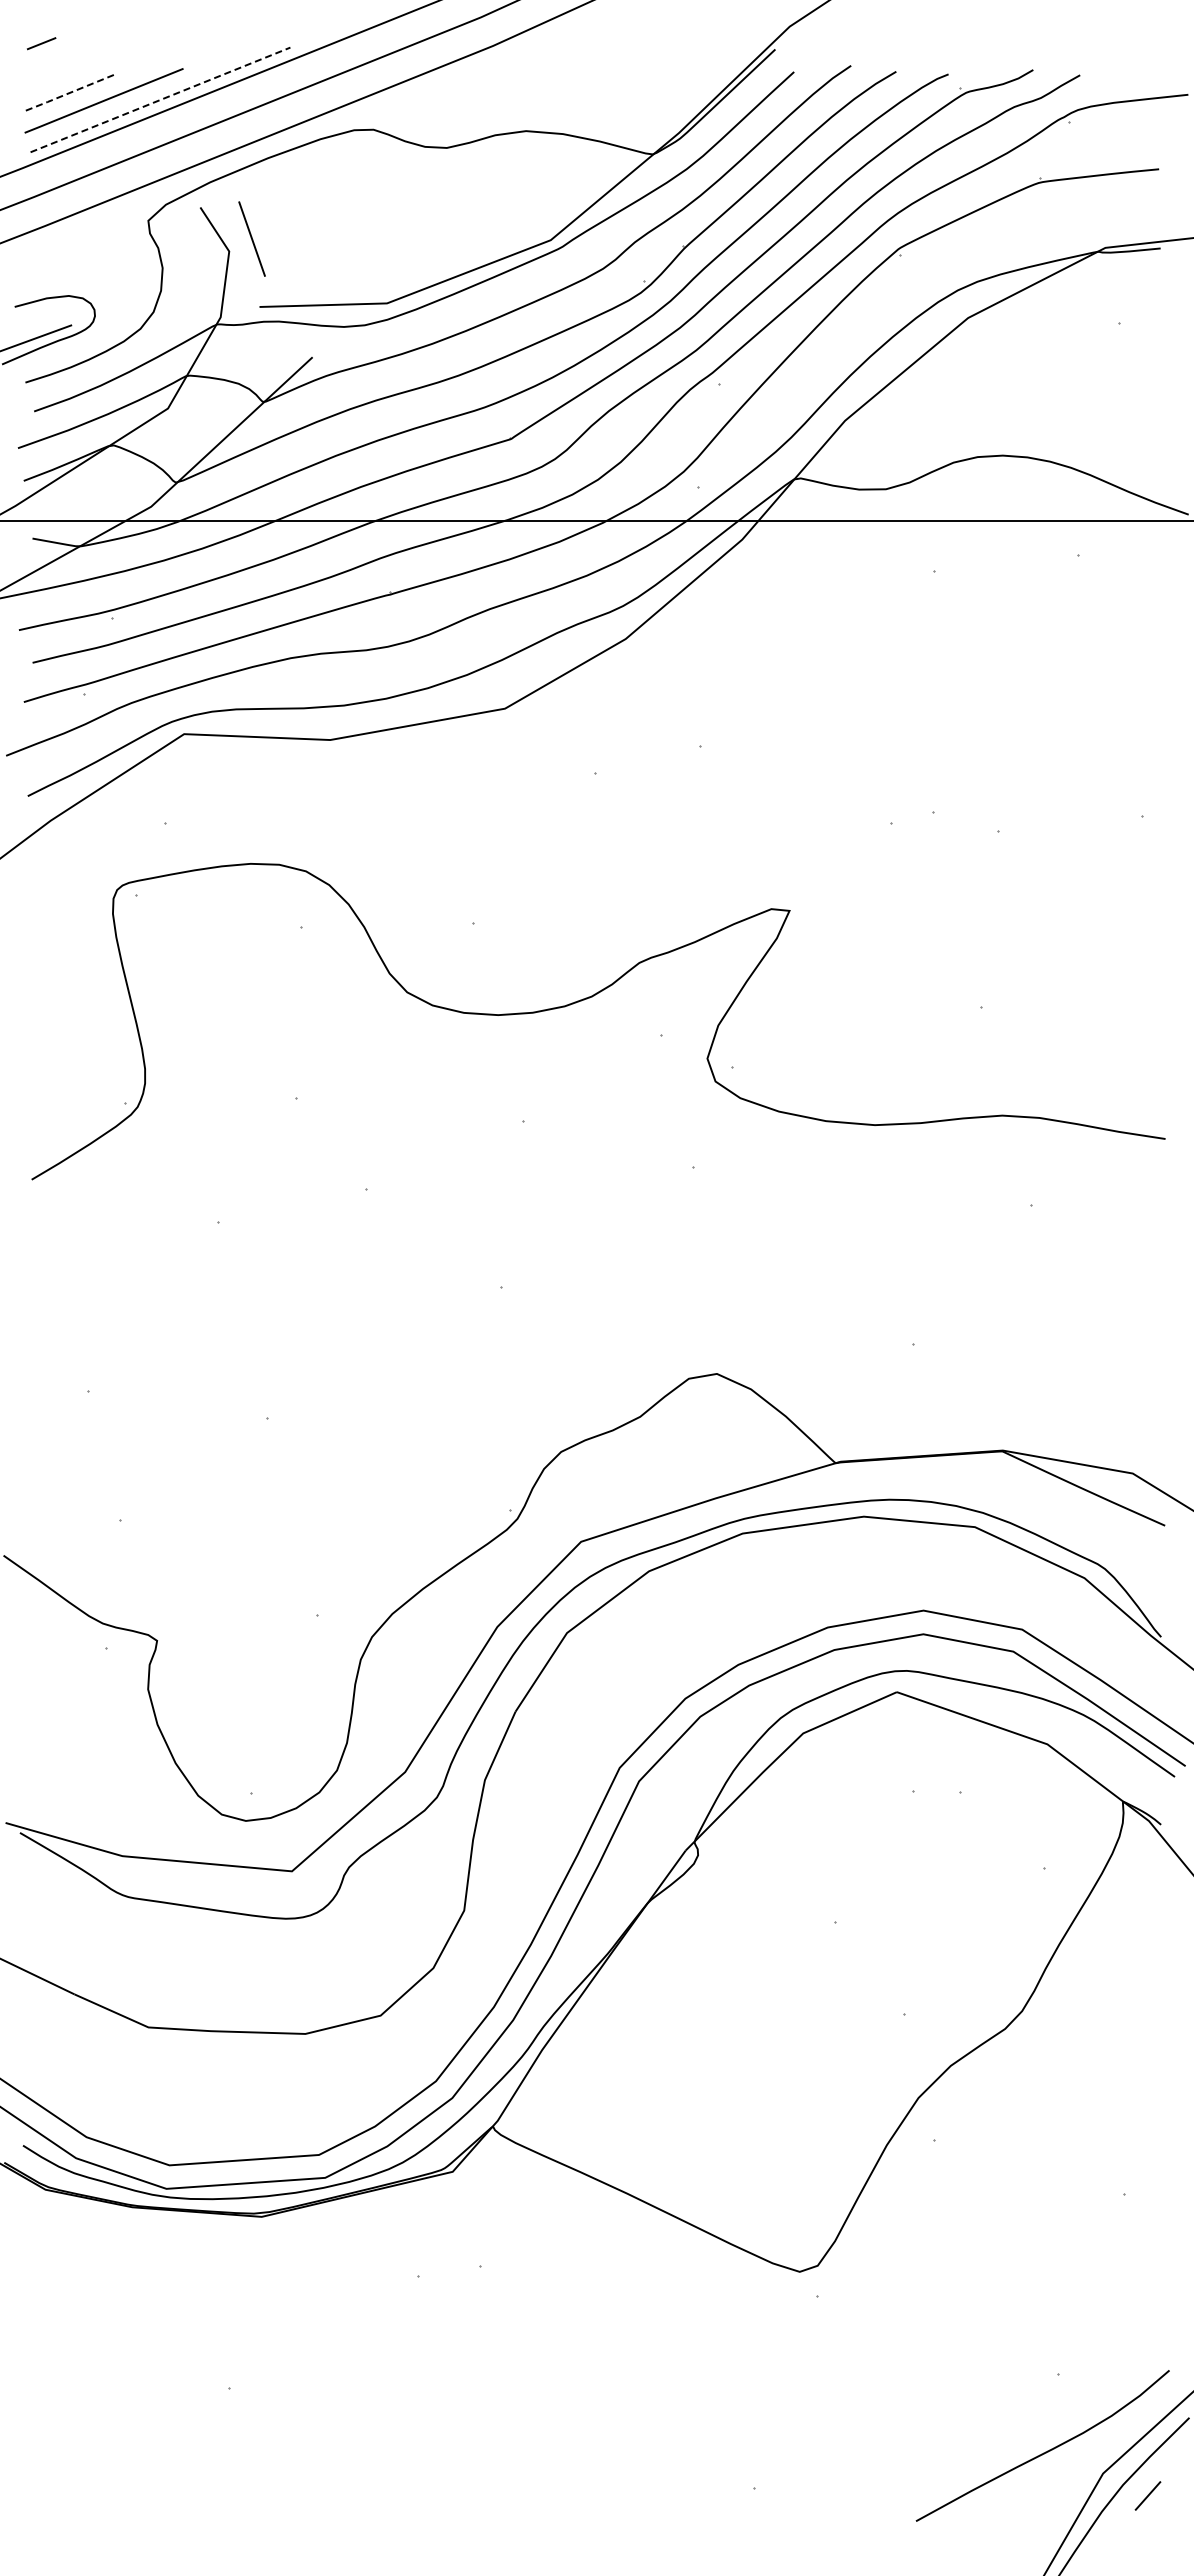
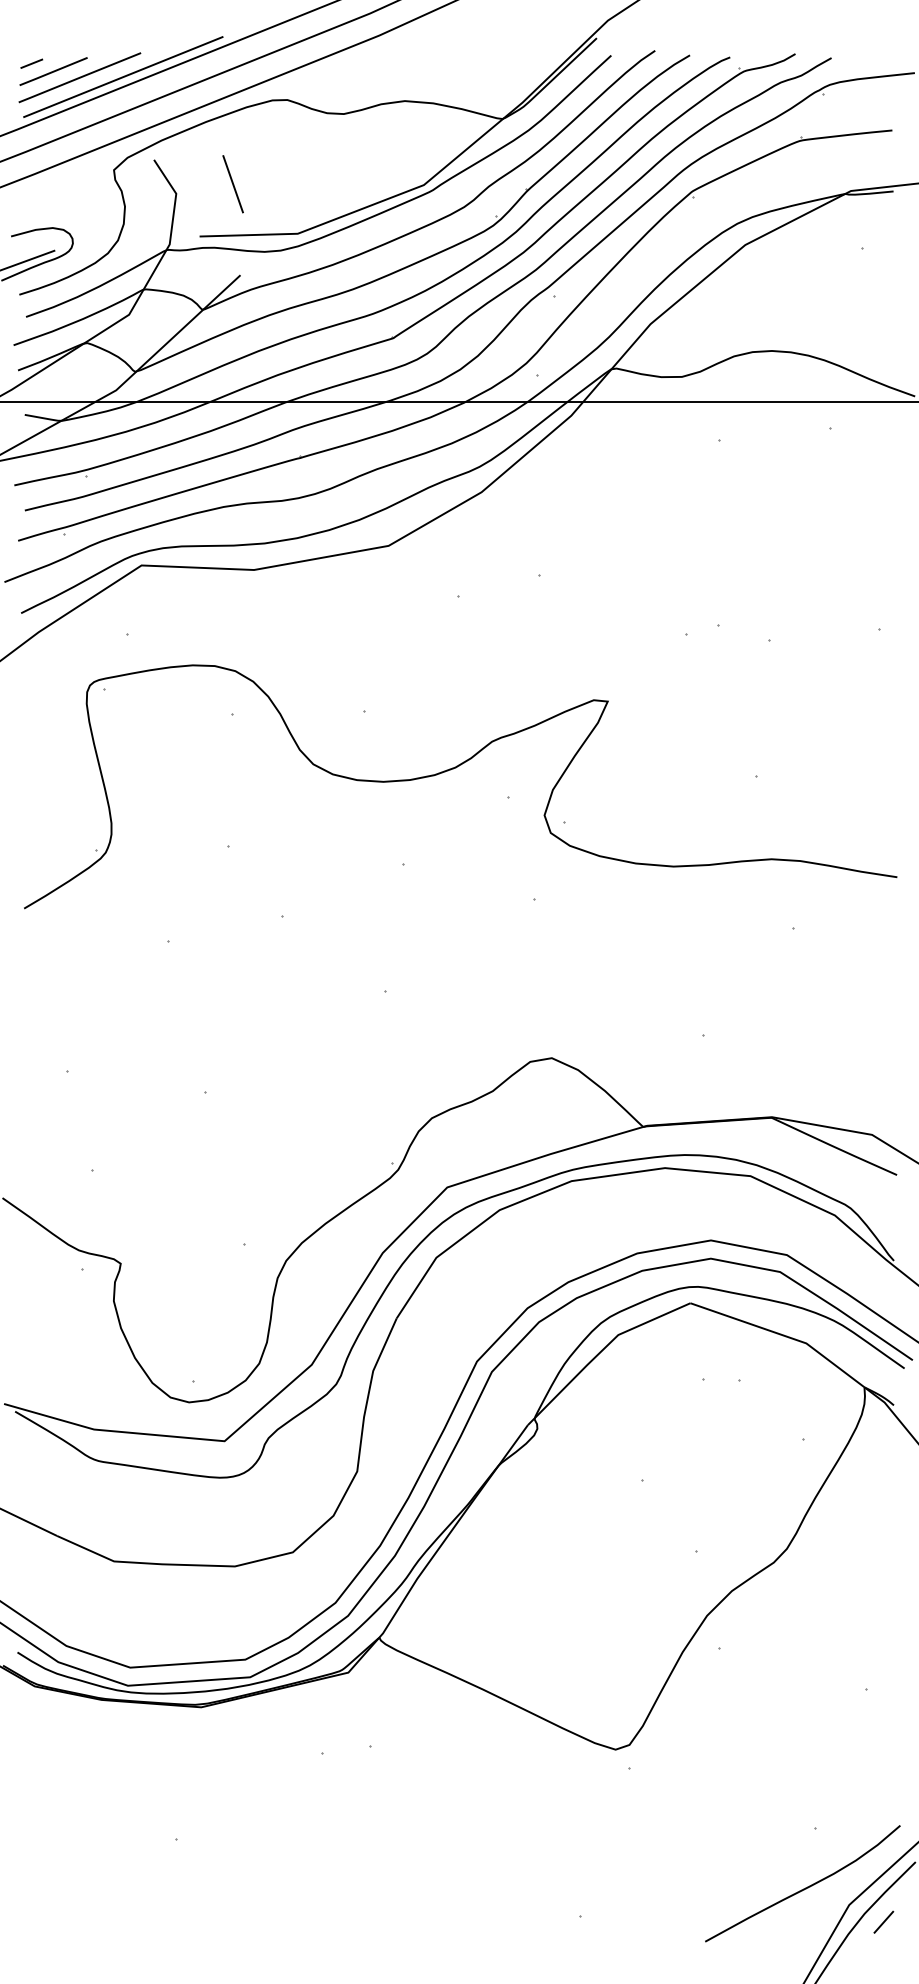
line: (41, 43) -> (31, 63), moved
line: (69, 92) -> (53, 71), dashed -> solid
line: (160, 99) -> (123, 76), dashed -> solid
line: (251, 238) -> (232, 183), moved

